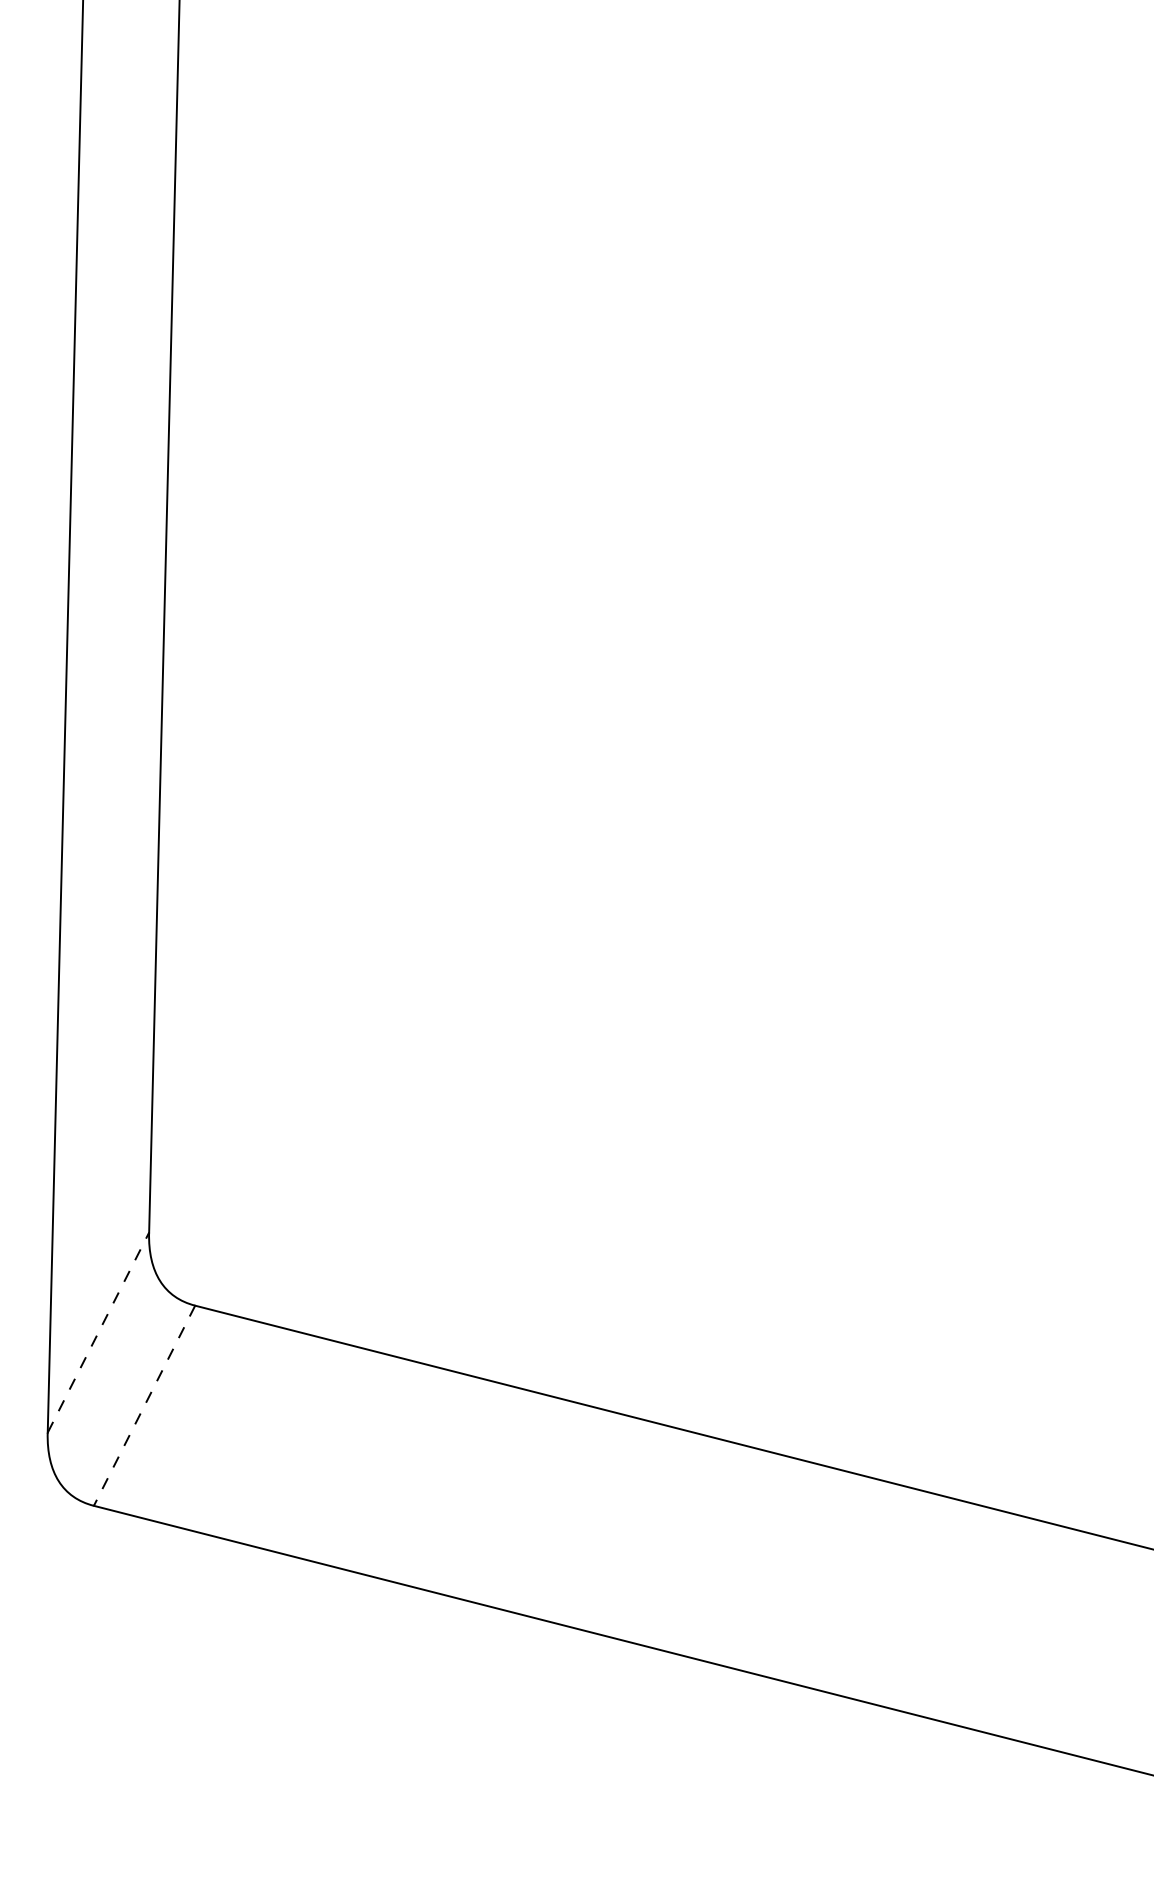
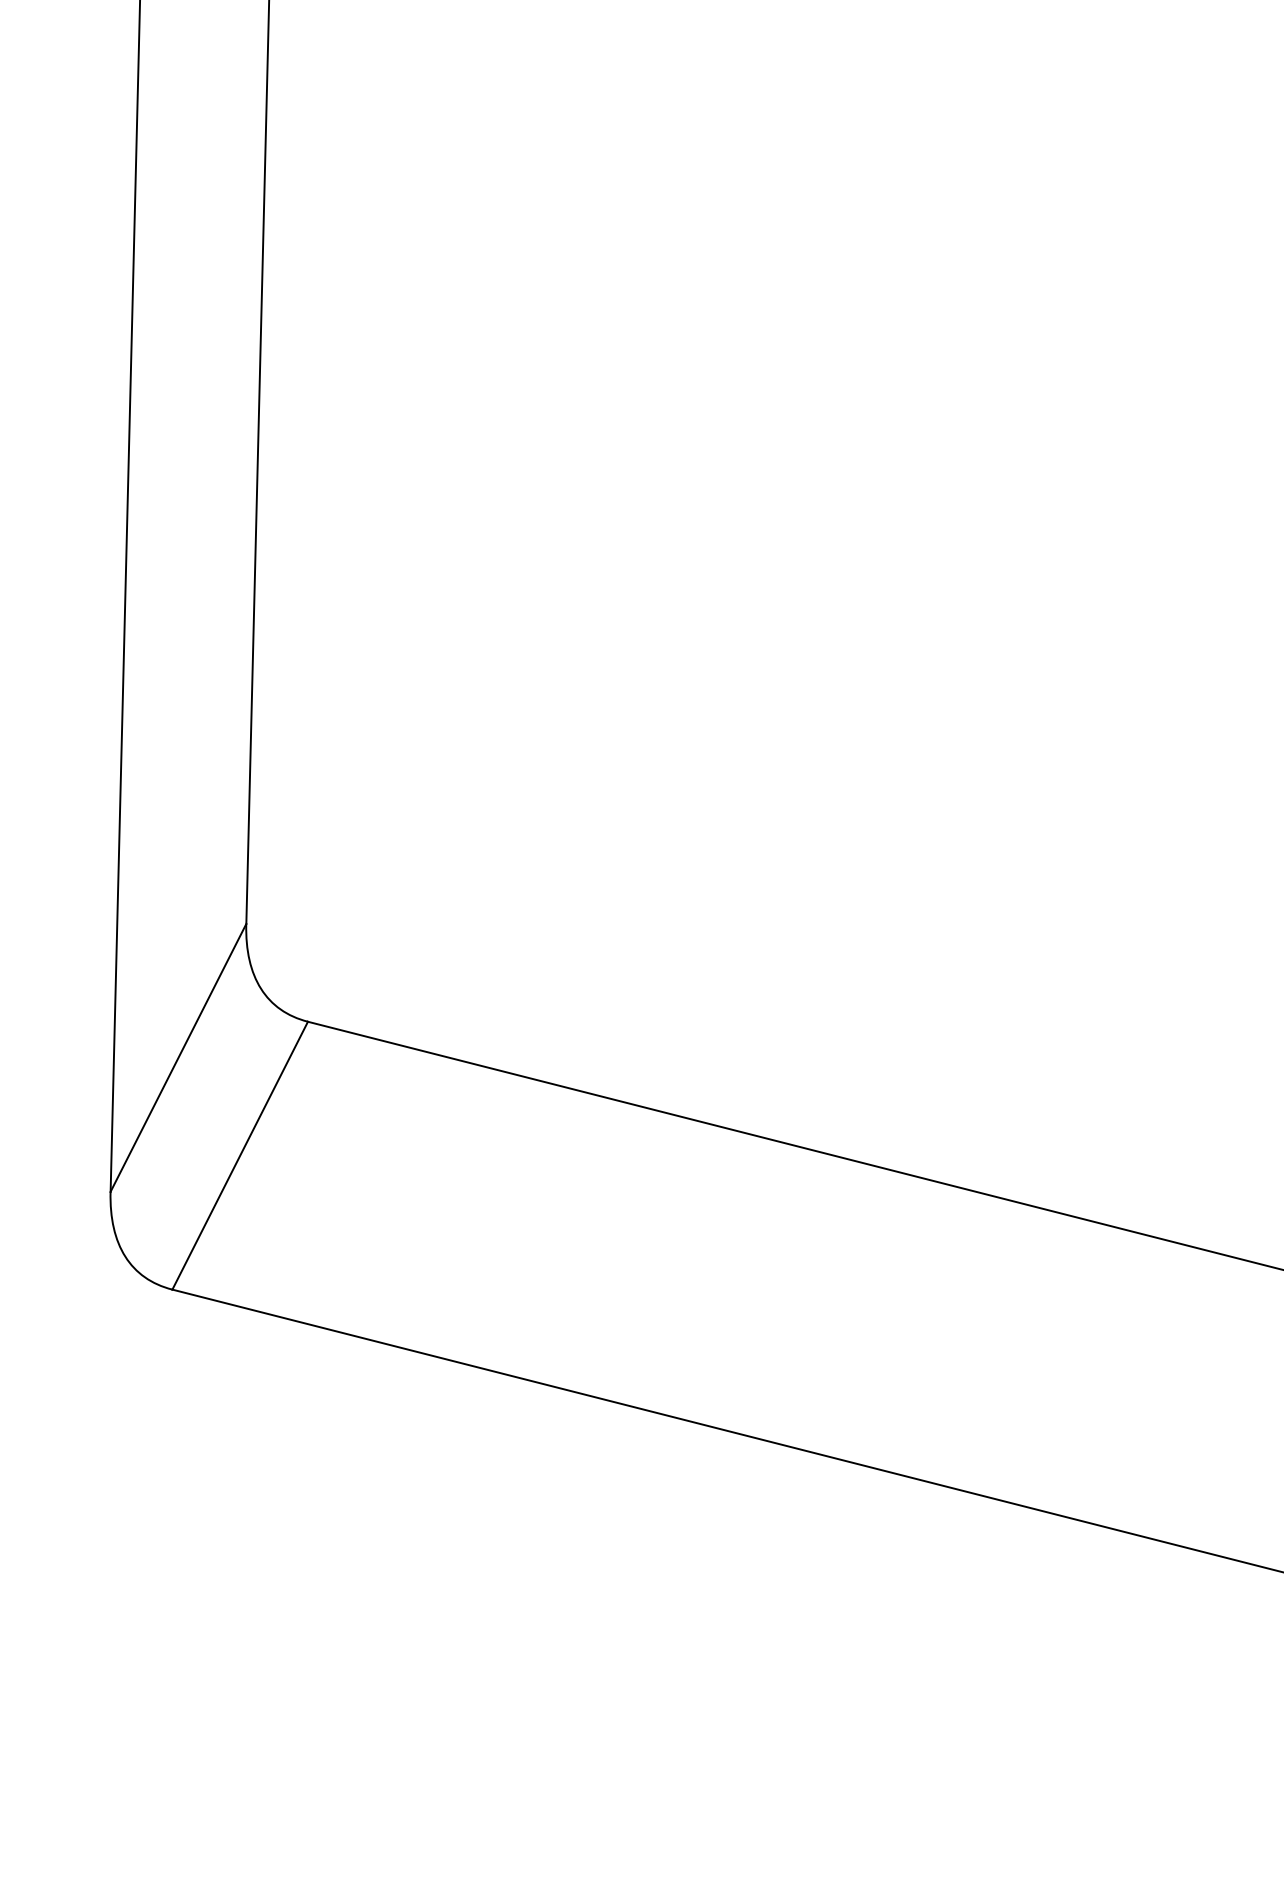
line: (98, 1332) -> (178, 1057), dashed -> solid
line: (144, 1406) -> (240, 1156), dashed -> solid

